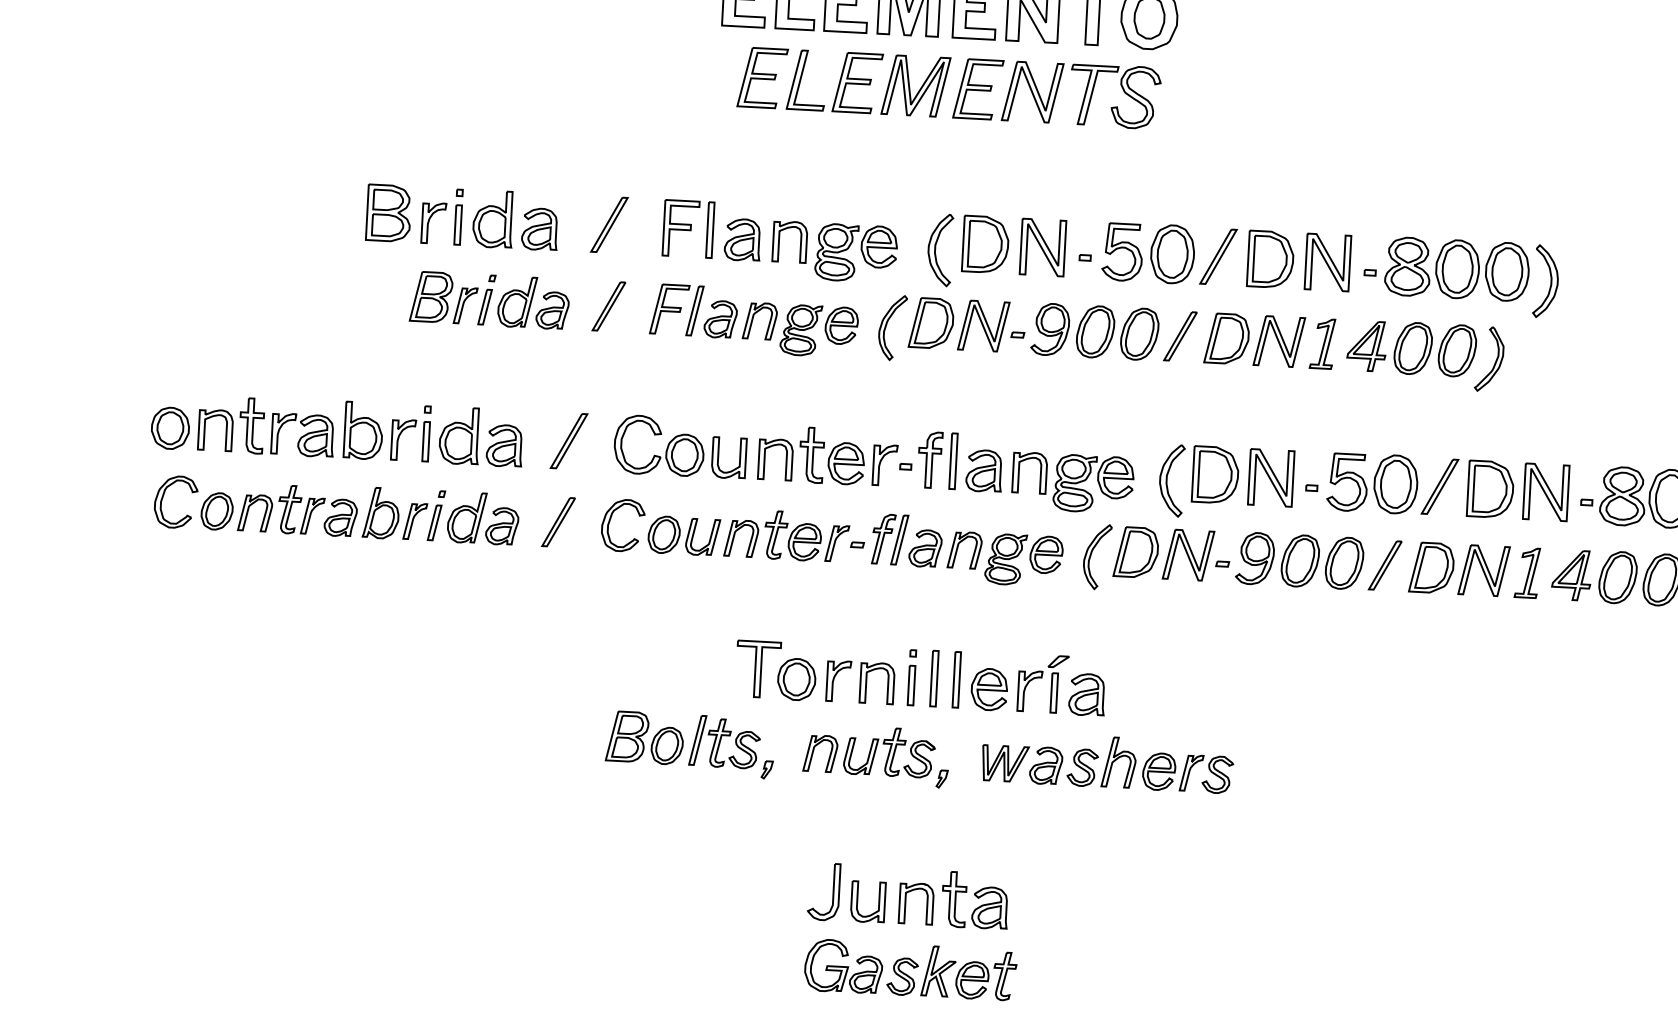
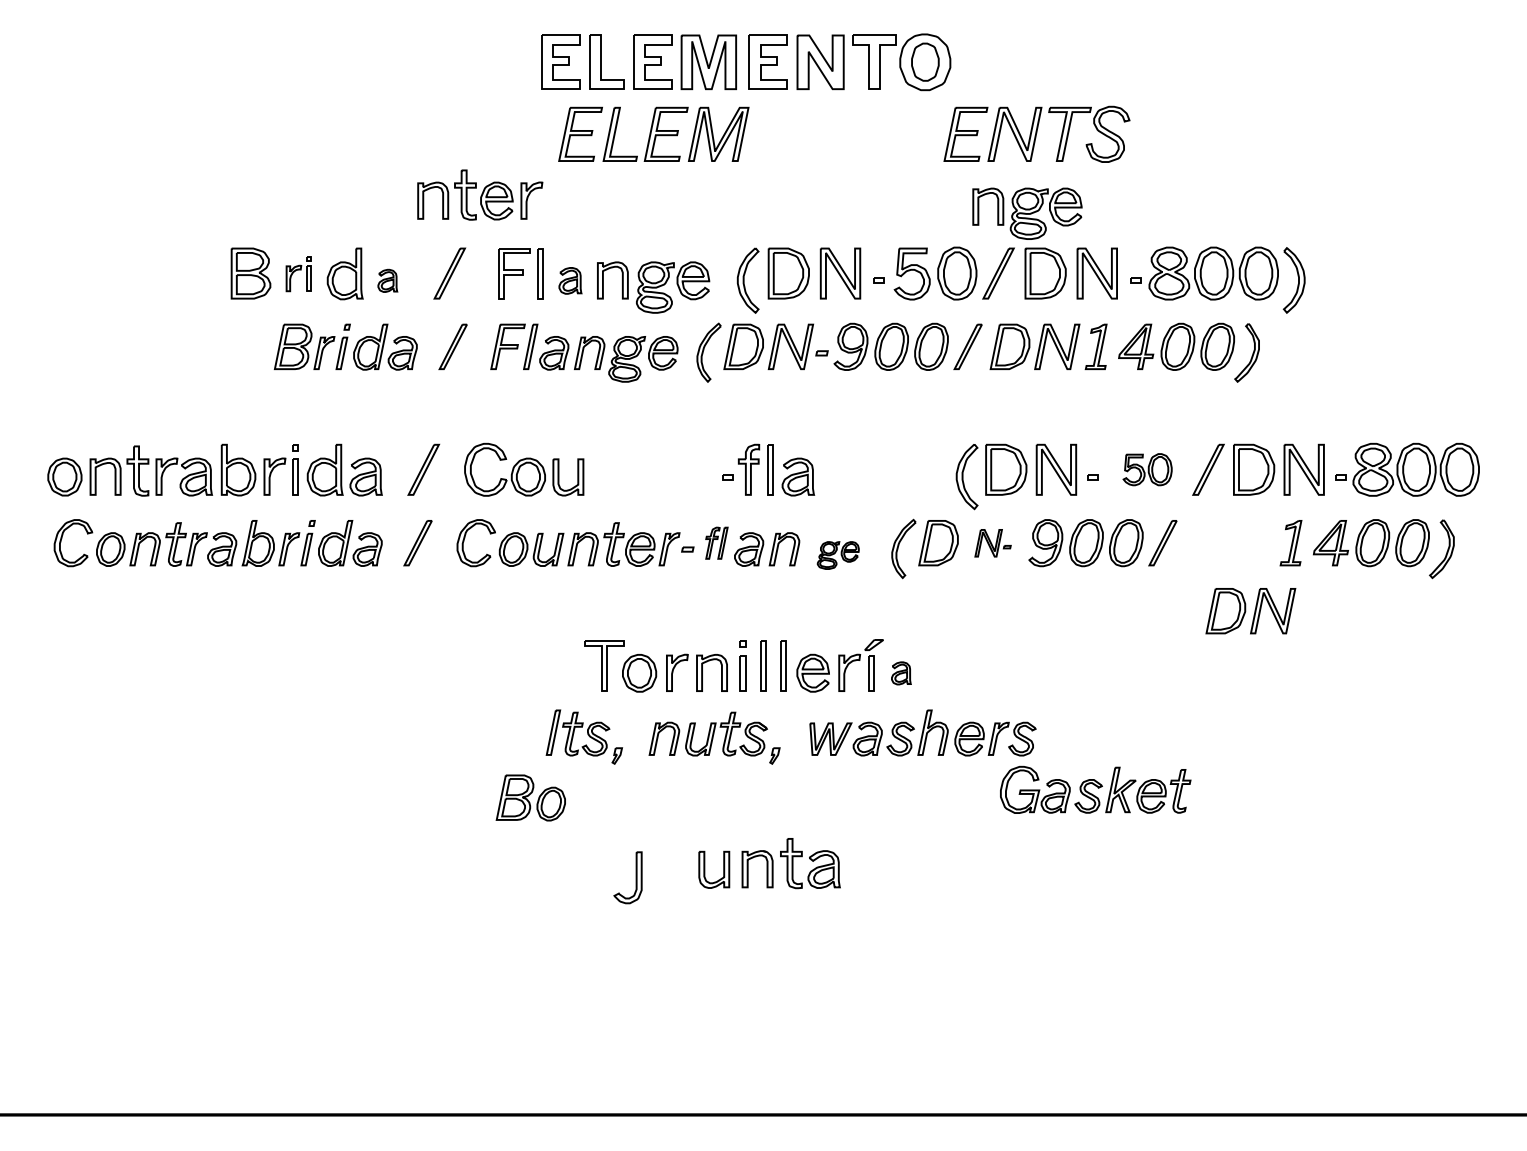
part: (1056, 92) -> (1036, 133), moved
part: (441, 215) -> (298, 273), size x0.7
part: (539, 228) -> (387, 280), size x0.6
part: (742, 239) -> (570, 280), size x0.7
part: (828, 455) -> (480, 194), moved
part: (1072, 482) -> (1027, 213), moved
part: (1372, 482) -> (1147, 469), size x0.6
part: (889, 539) -> (716, 543), size x0.7
part: (1196, 555) -> (992, 543), size x0.6
part: (1024, 560) -> (838, 555), size x0.6
part: (1459, 569) -> (1250, 611), moved
part: (1087, 694) -> (901, 673), size x0.6
part: (644, 737) -> (530, 797), moved
part: (832, 891) -> (635, 877), moved
part: (910, 969) -> (1095, 789), moved

